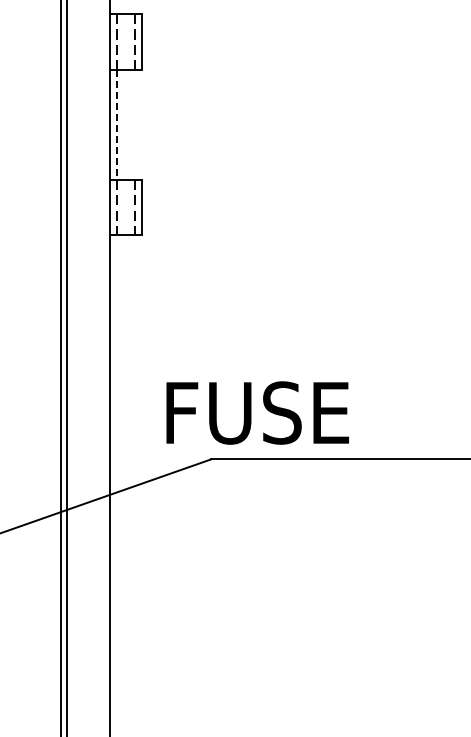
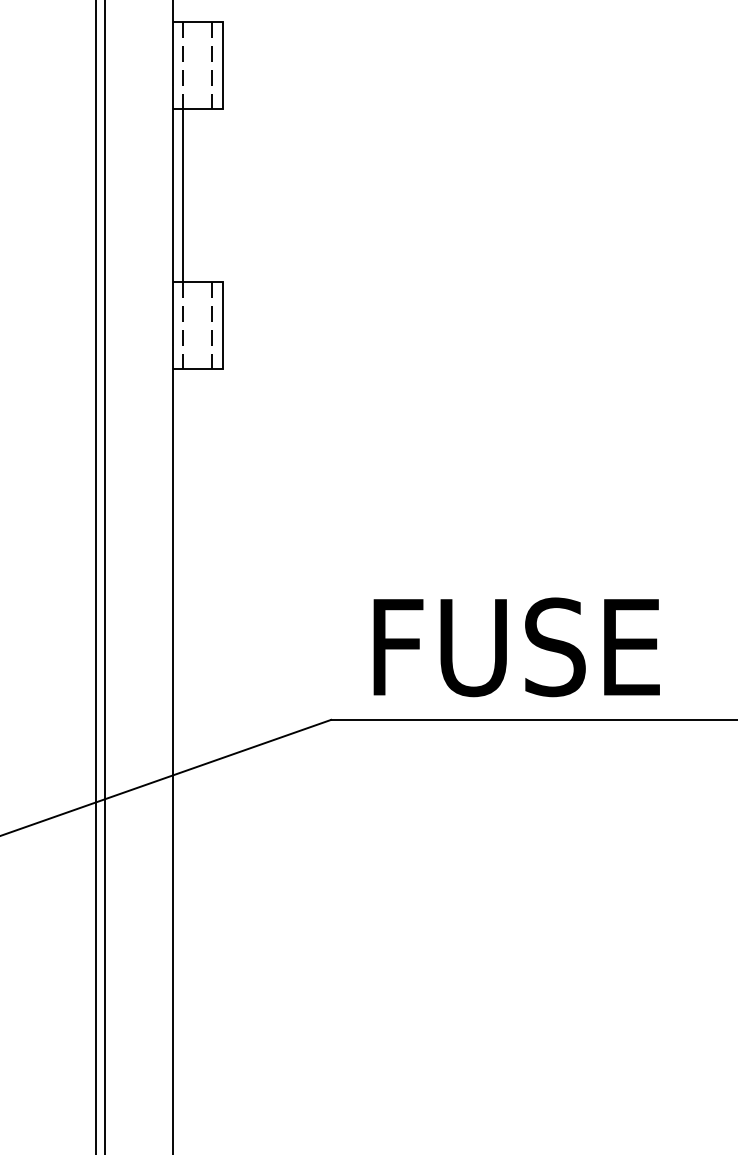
line: (117, 125) -> (183, 196), dashed -> solid
text: (257, 412) -> (516, 646), moved

